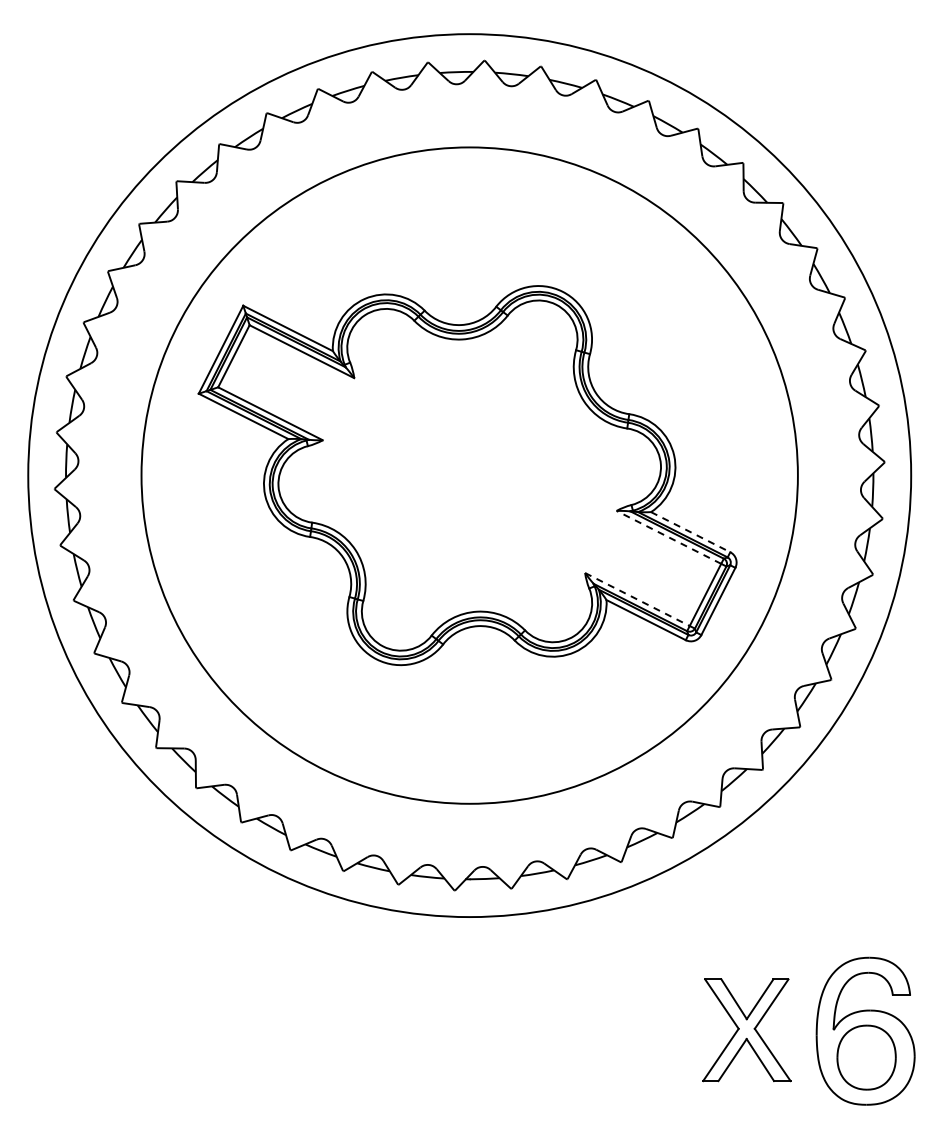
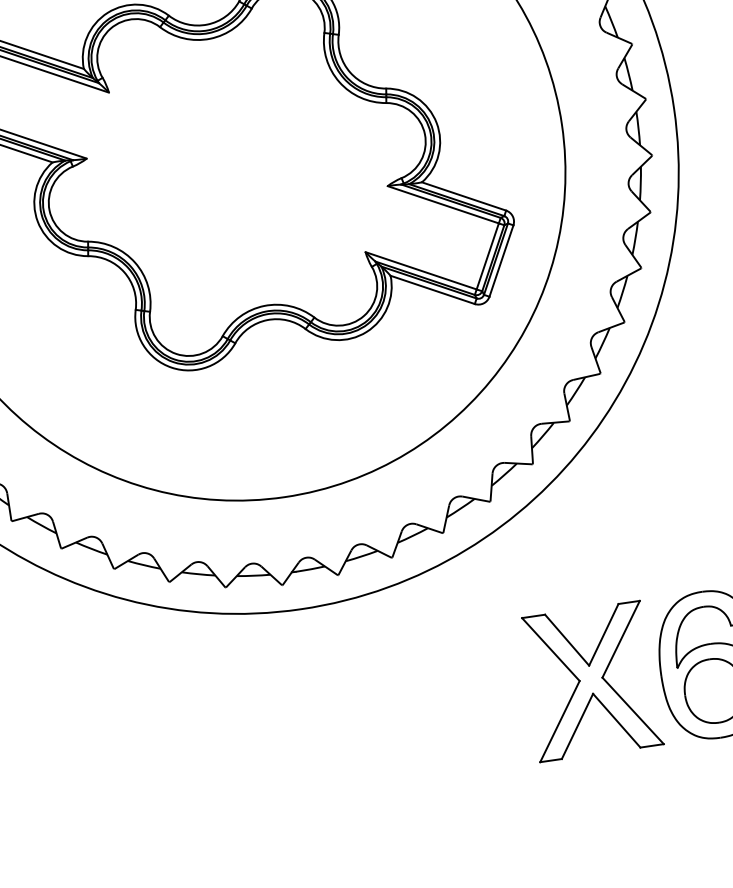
line: (691, 532) -> (464, 196), dashed -> solid
line: (668, 537) -> (442, 204), dashed -> solid
line: (637, 599) -> (421, 270), dashed -> solid
part: (746, 1029) -> (591, 680), size x1.43

